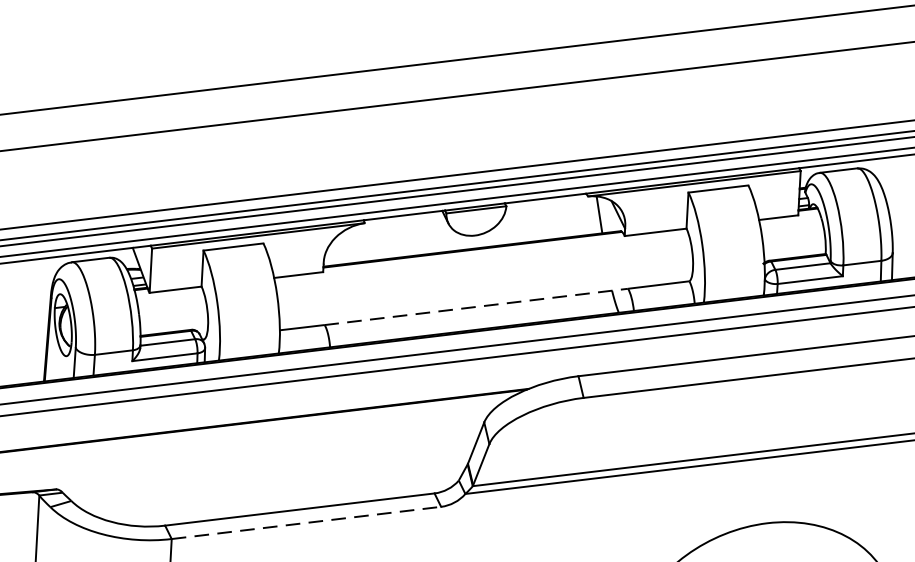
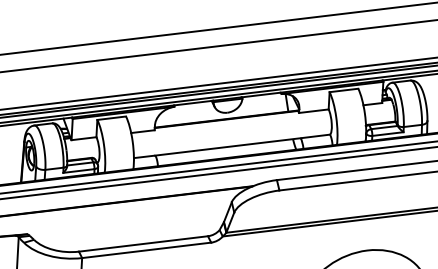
line: (477, 306) -> (228, 146), dashed -> solid
line: (306, 523) -> (146, 250), dashed -> solid

